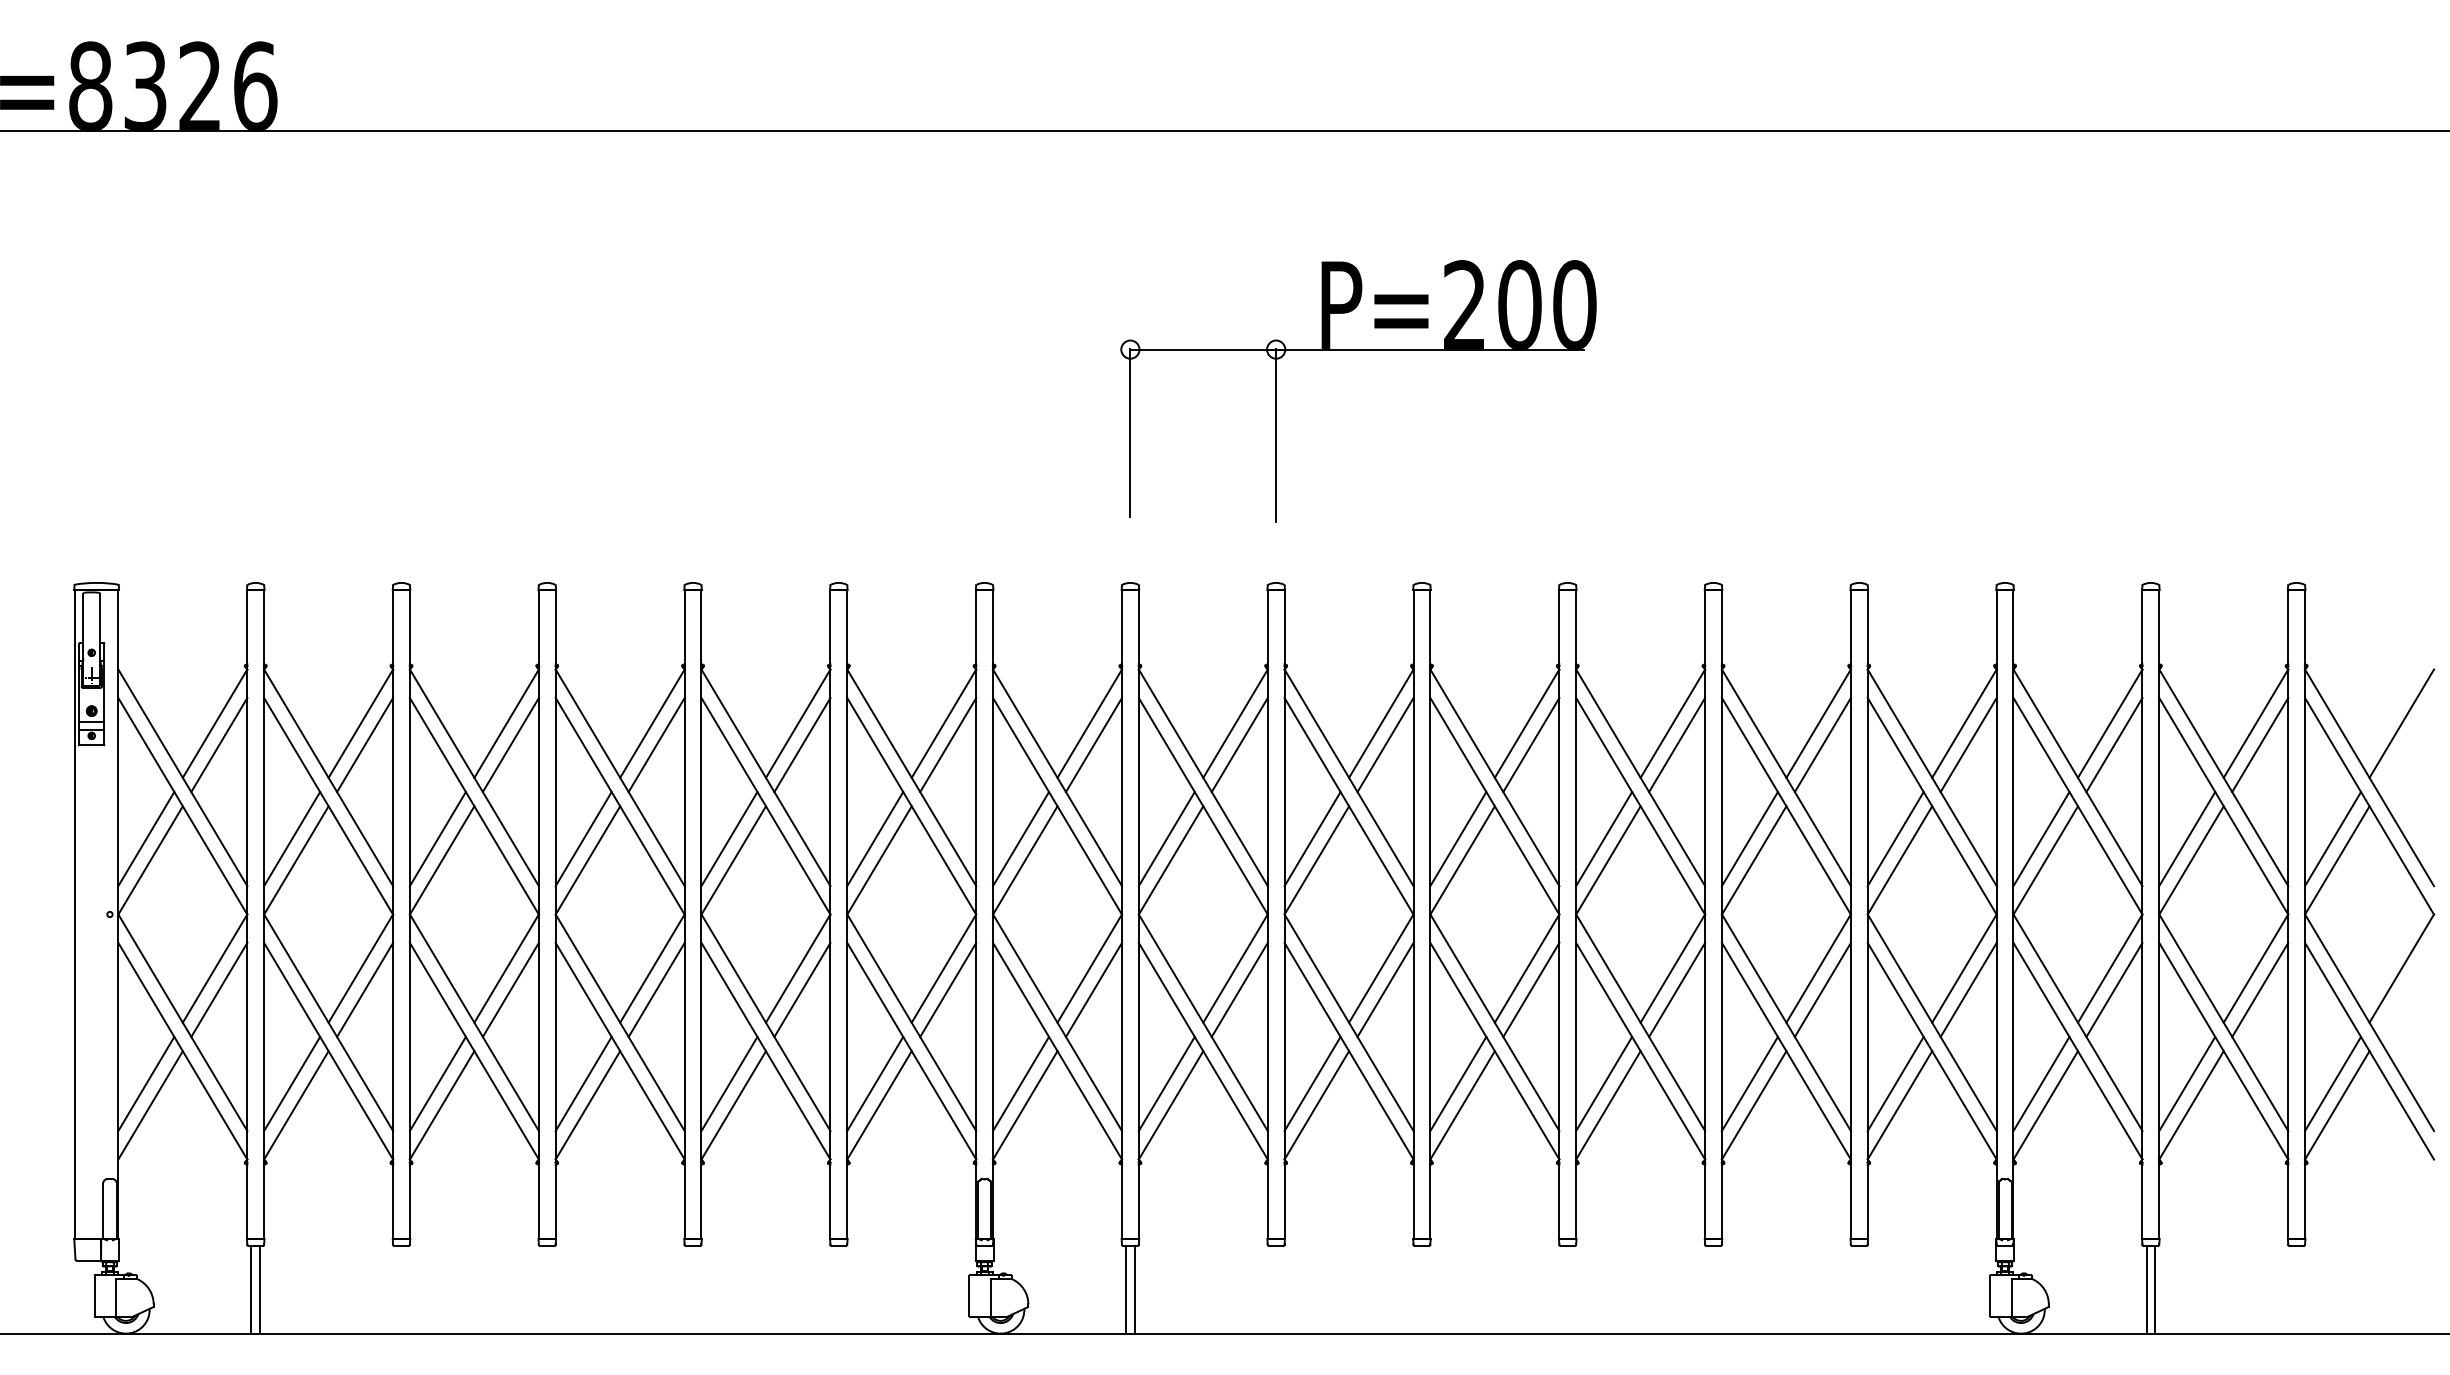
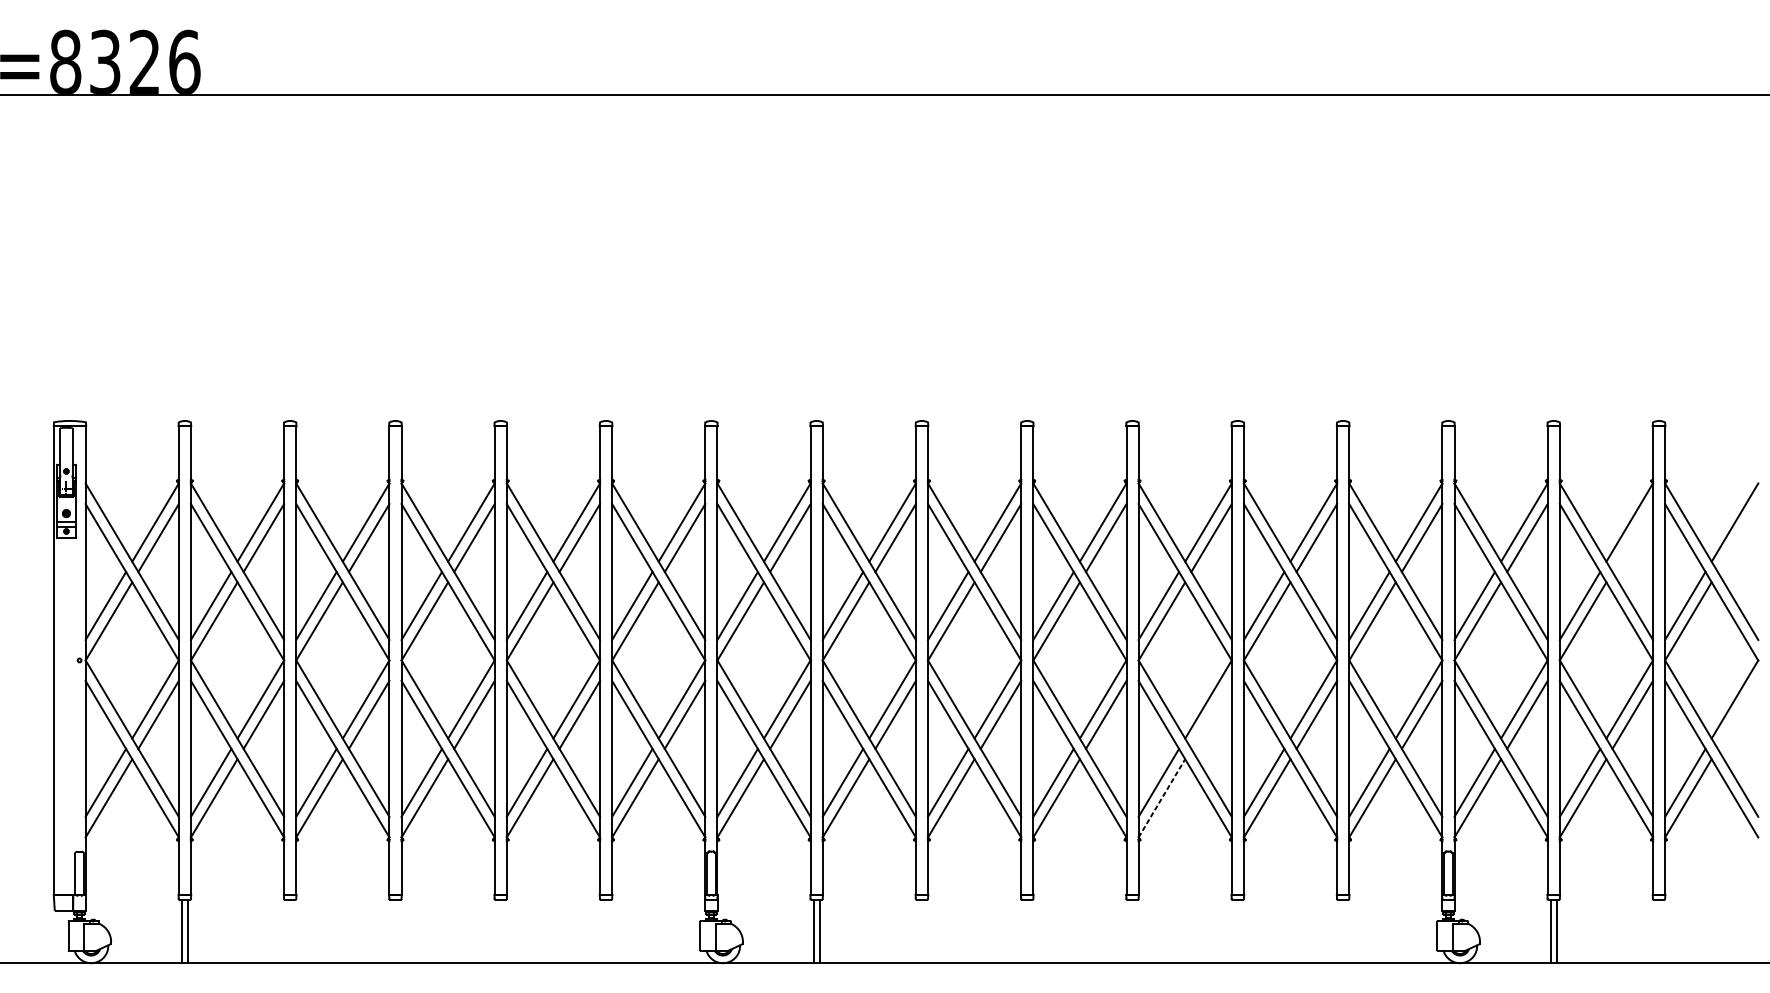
part: (1358, 350) -> (981, 253), removed
line: (2260, 744) -> (1632, 537), removed
line: (1677, 989) -> (1211, 714), removed
line: (1608, 1104) -> (1162, 797), solid -> dashed

